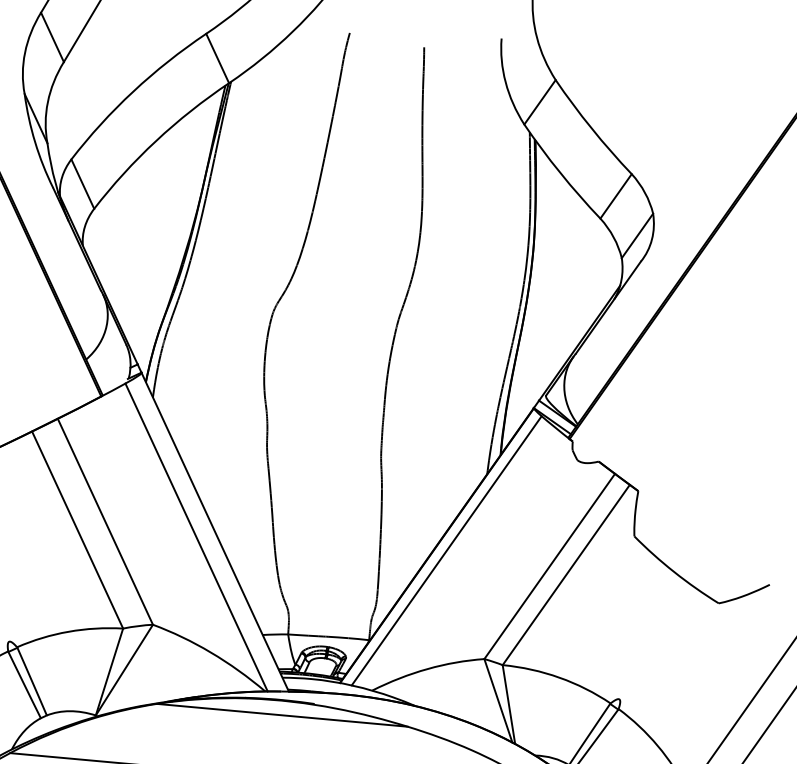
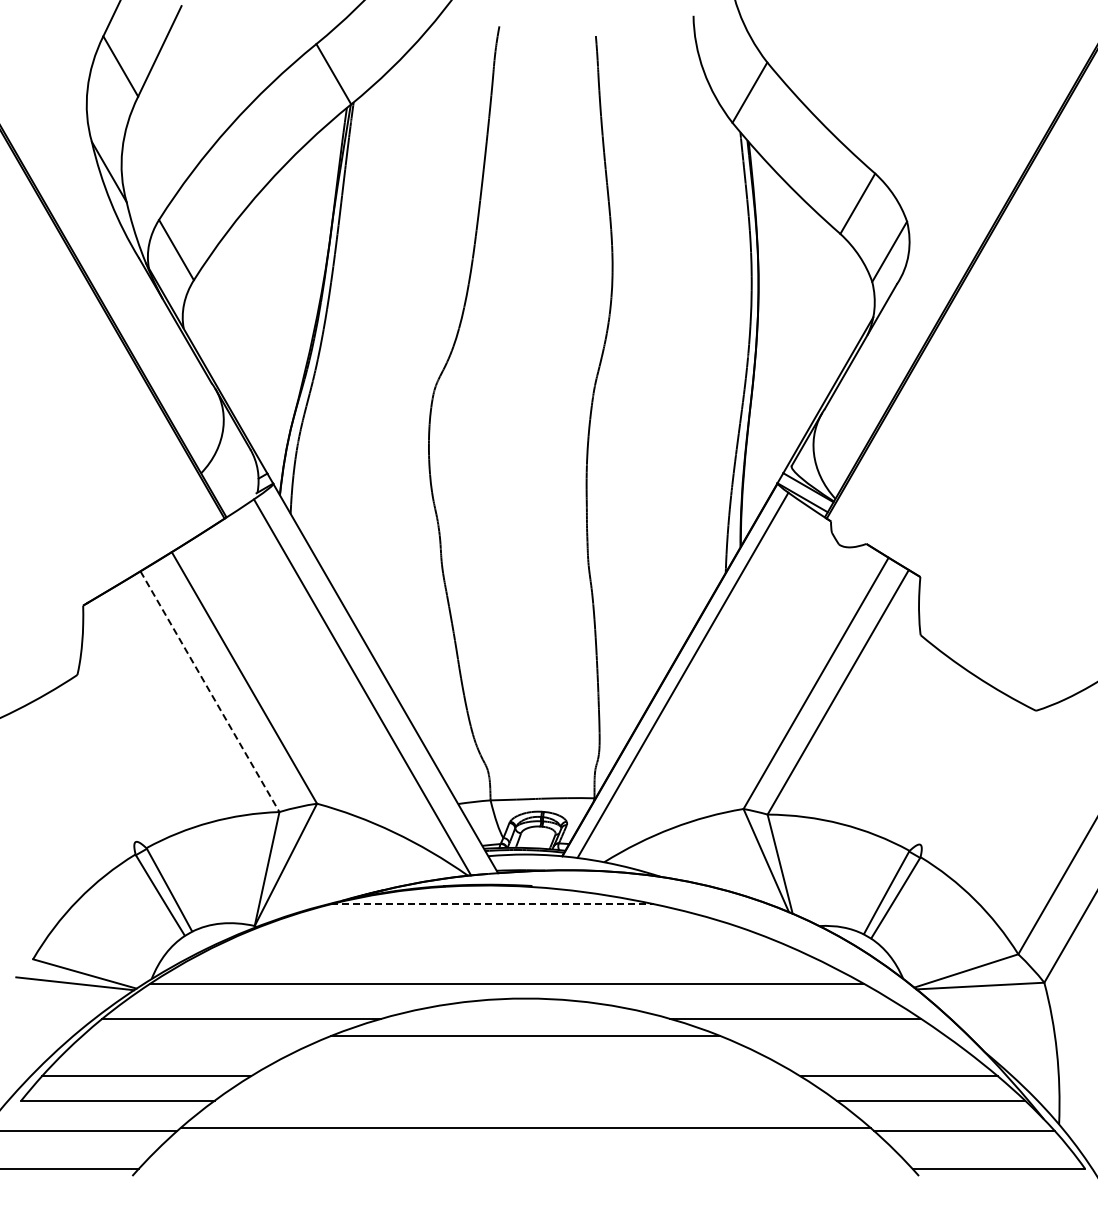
line: (78, 529) -> (210, 691), solid -> dashed
line: (283, 715) -> (493, 904), solid -> dashed

